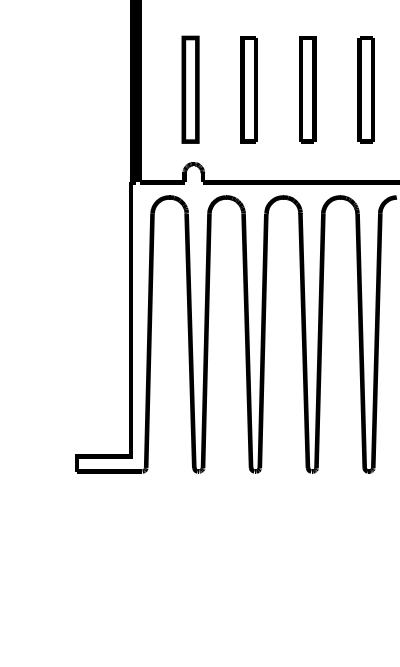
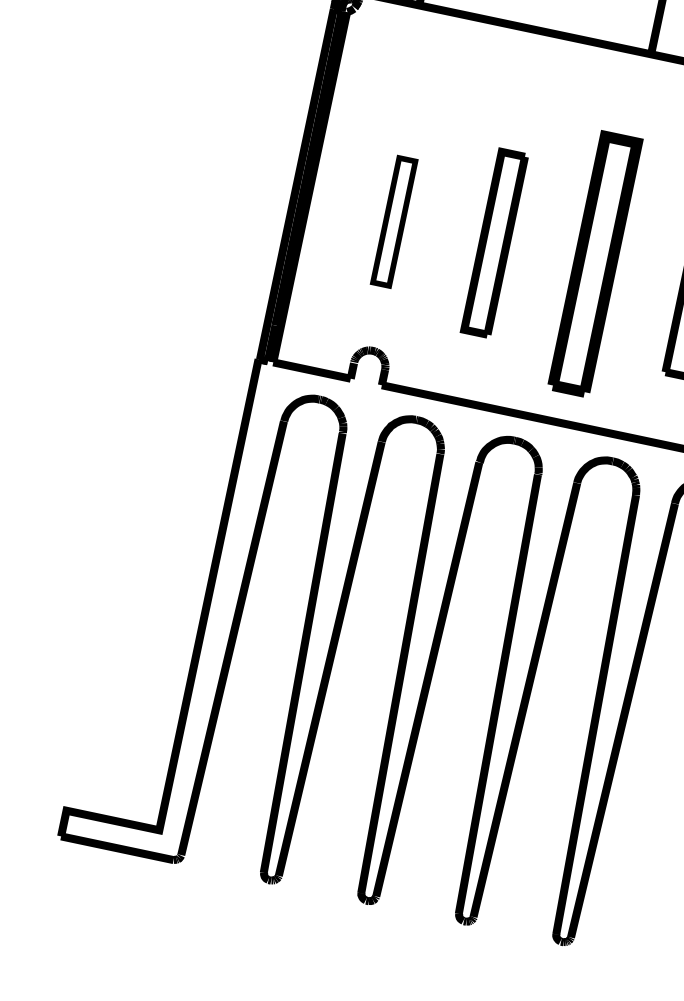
part: (190, 89) -> (394, 221), size x0.7
part: (307, 89) -> (595, 263), size x1.4

